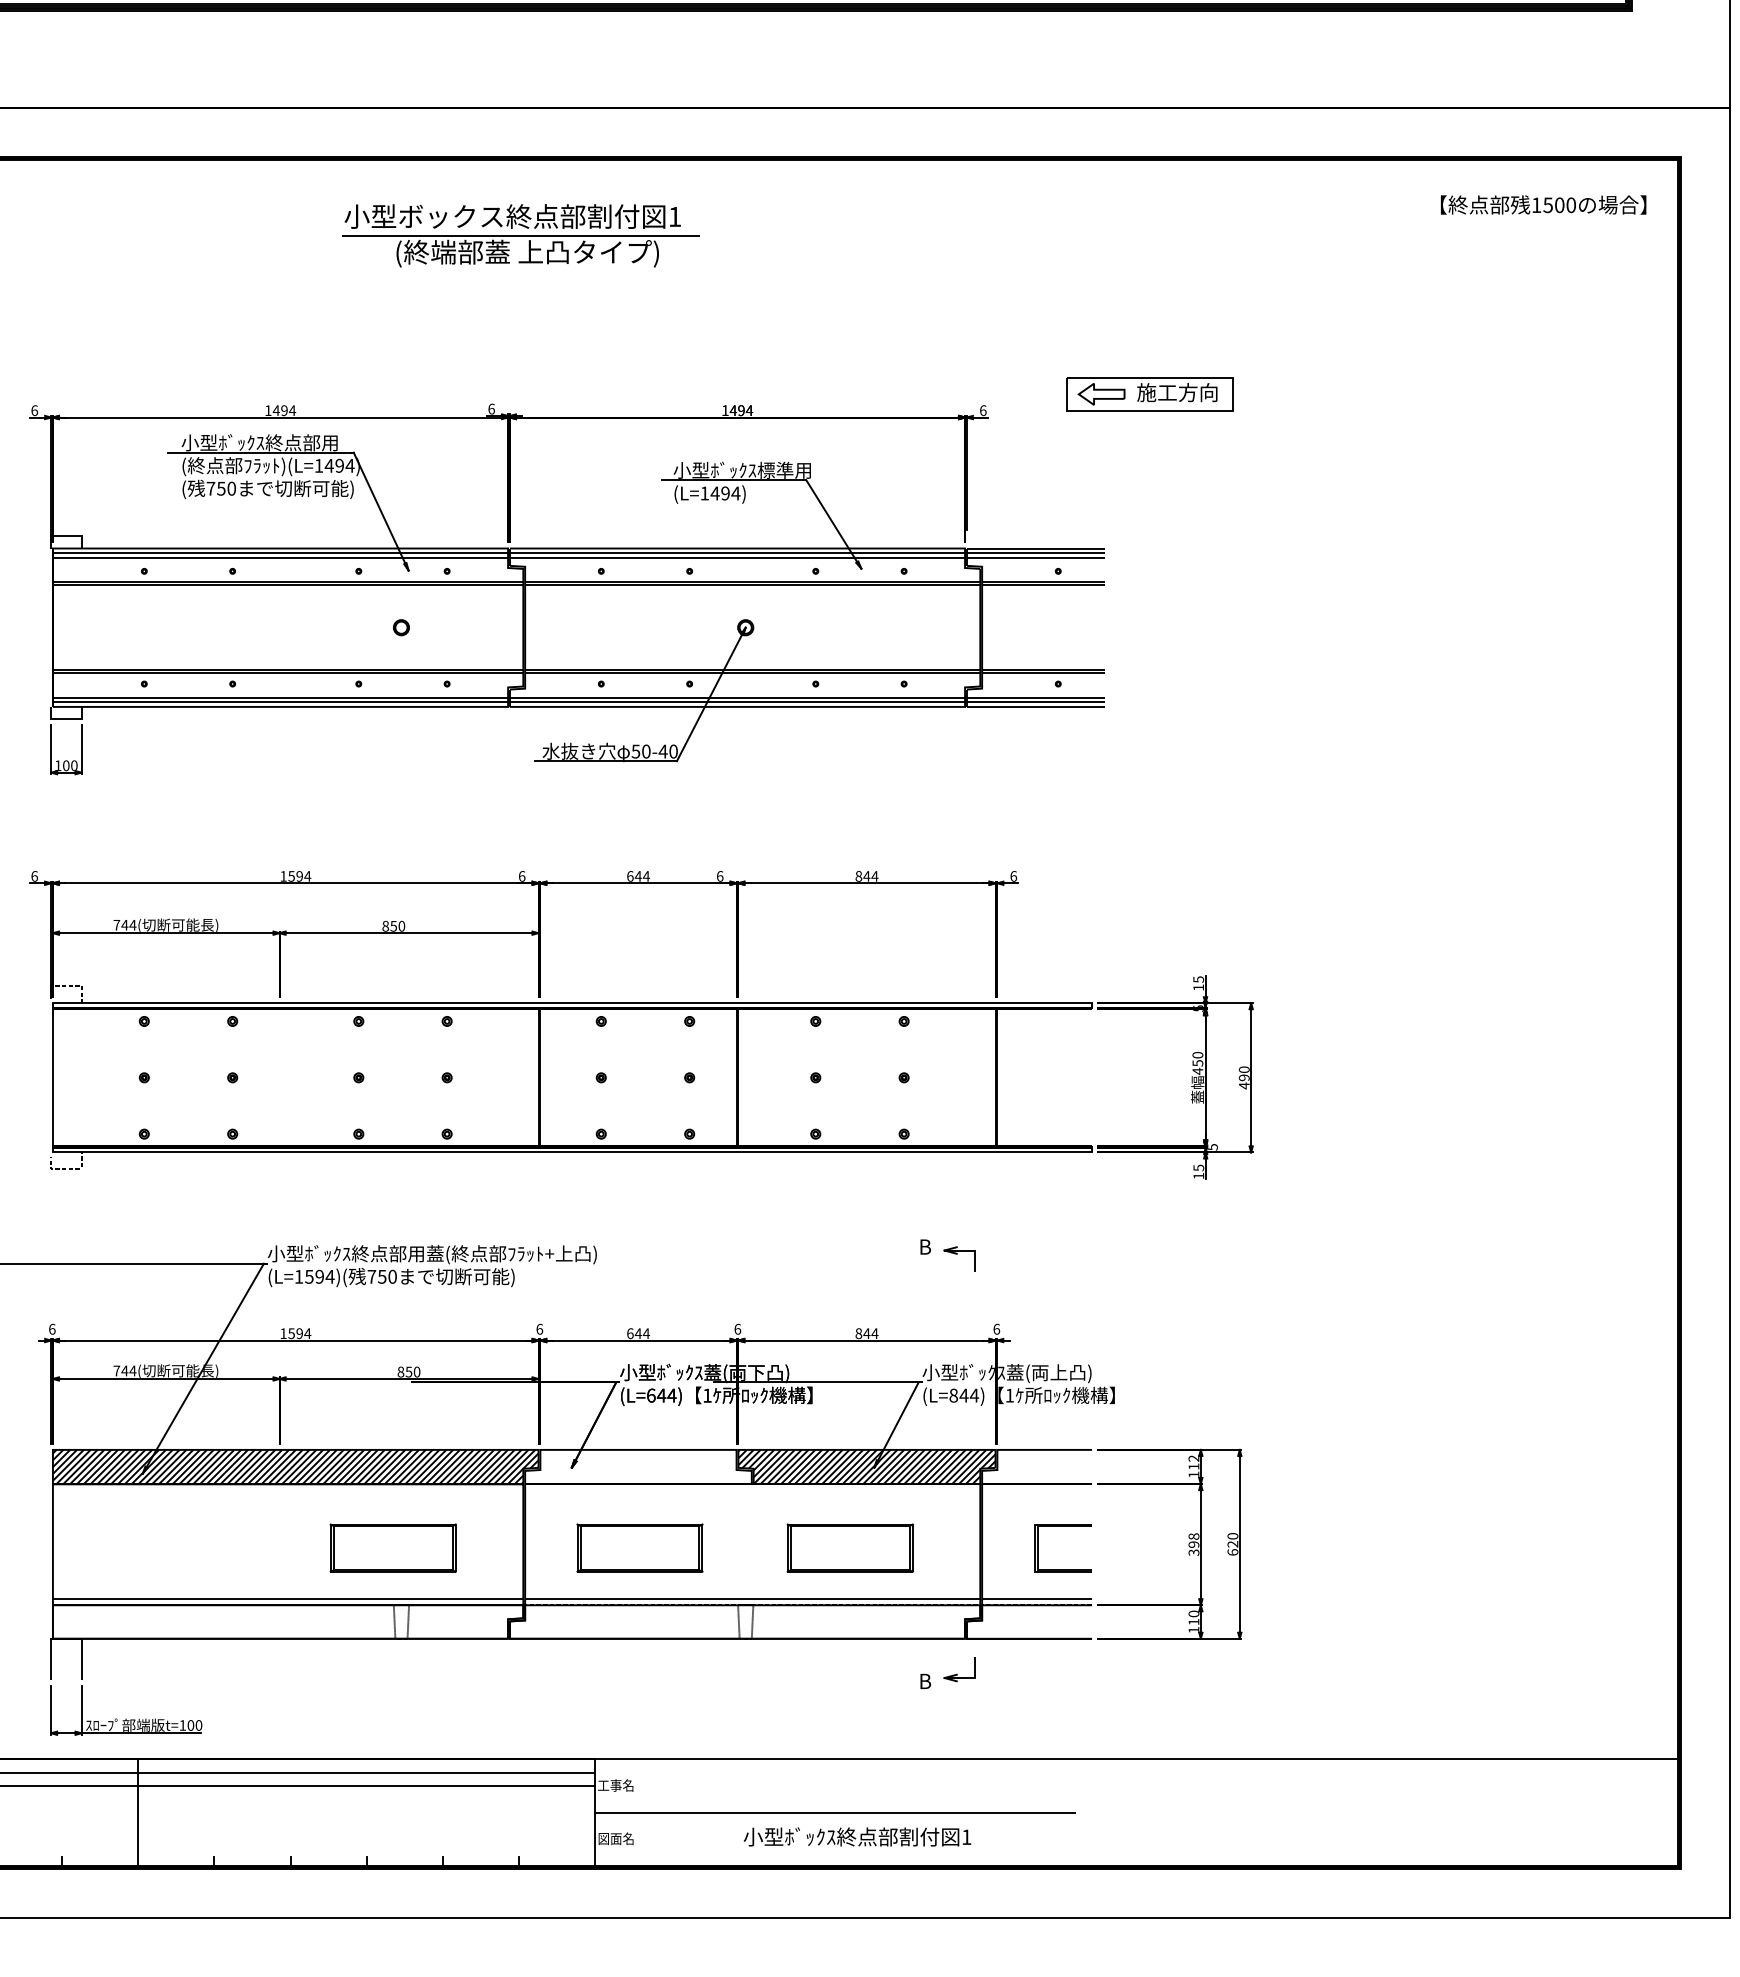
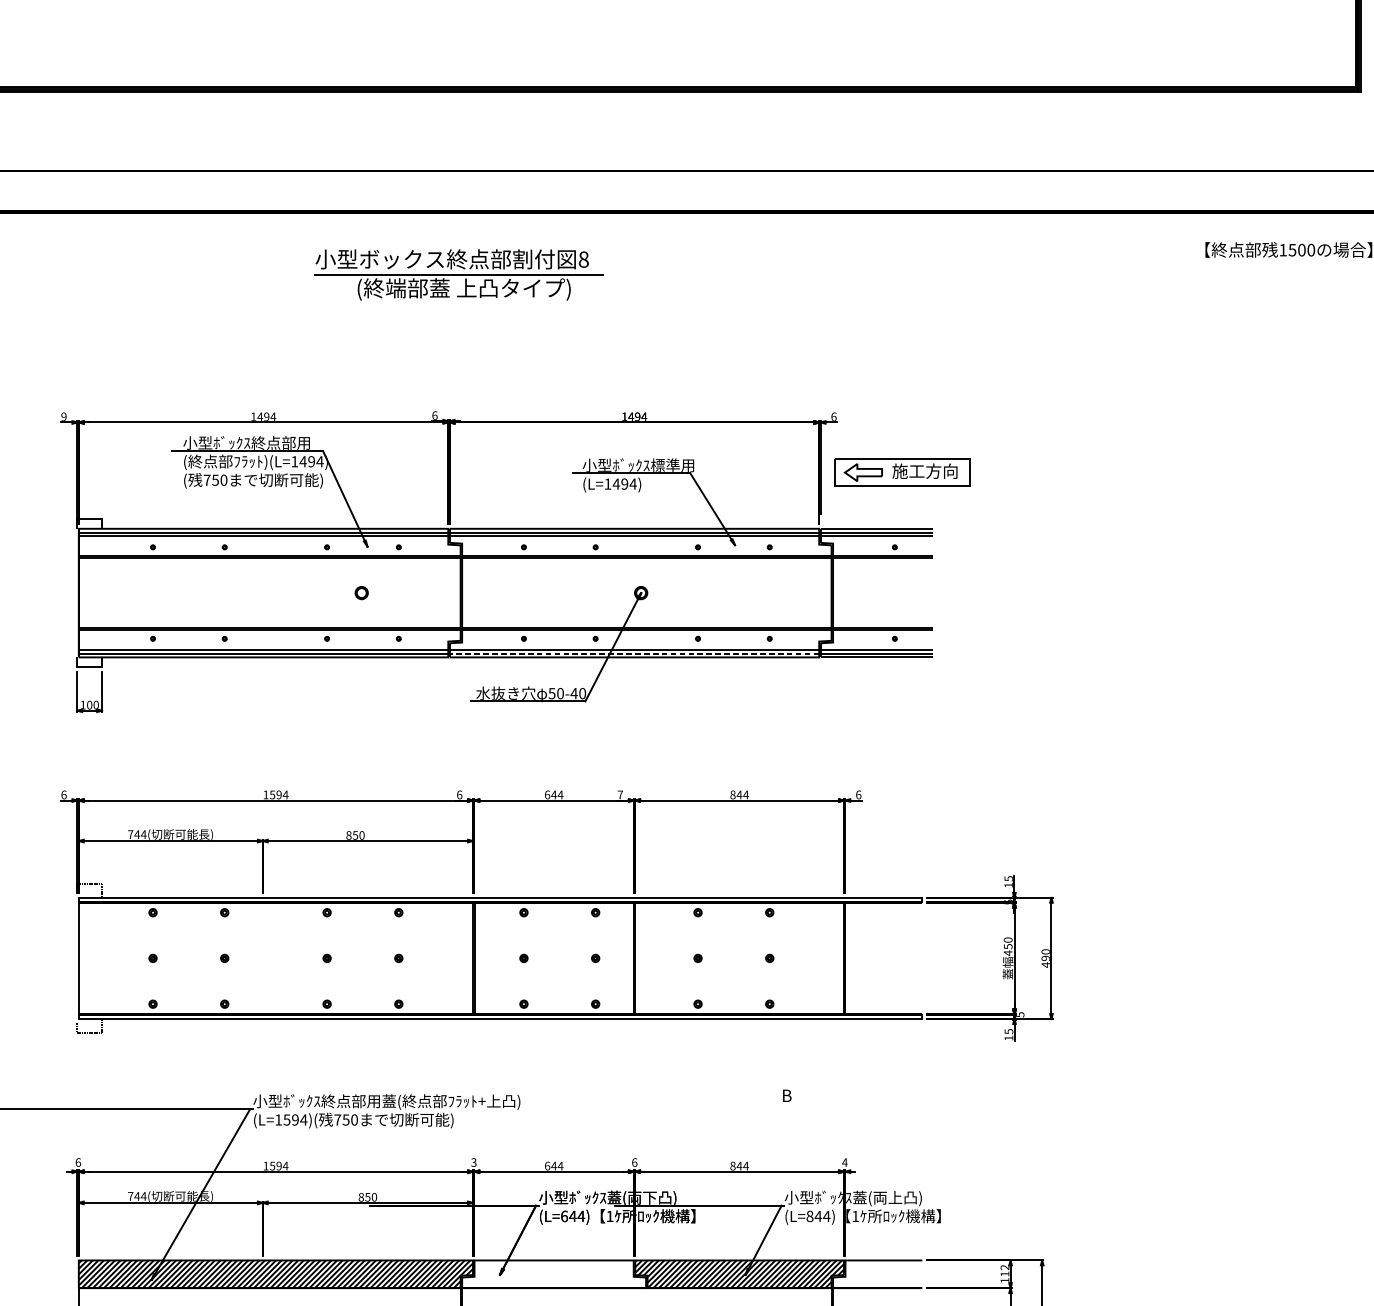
text: (675, 216) -> (584, 259), 1 -> 8
part: (1149, 394) -> (902, 472), moved
text: (34, 410) -> (63, 416), 6 -> 9
line: (737, 702) -> (634, 653), solid -> dashed
text: (719, 876) -> (619, 795), 6 -> 7
part: (959, 1258) -> (814, 1105), removed
text: (539, 1328) -> (473, 1161), 6 -> 3
text: (996, 1328) -> (844, 1161), 6 -> 4

